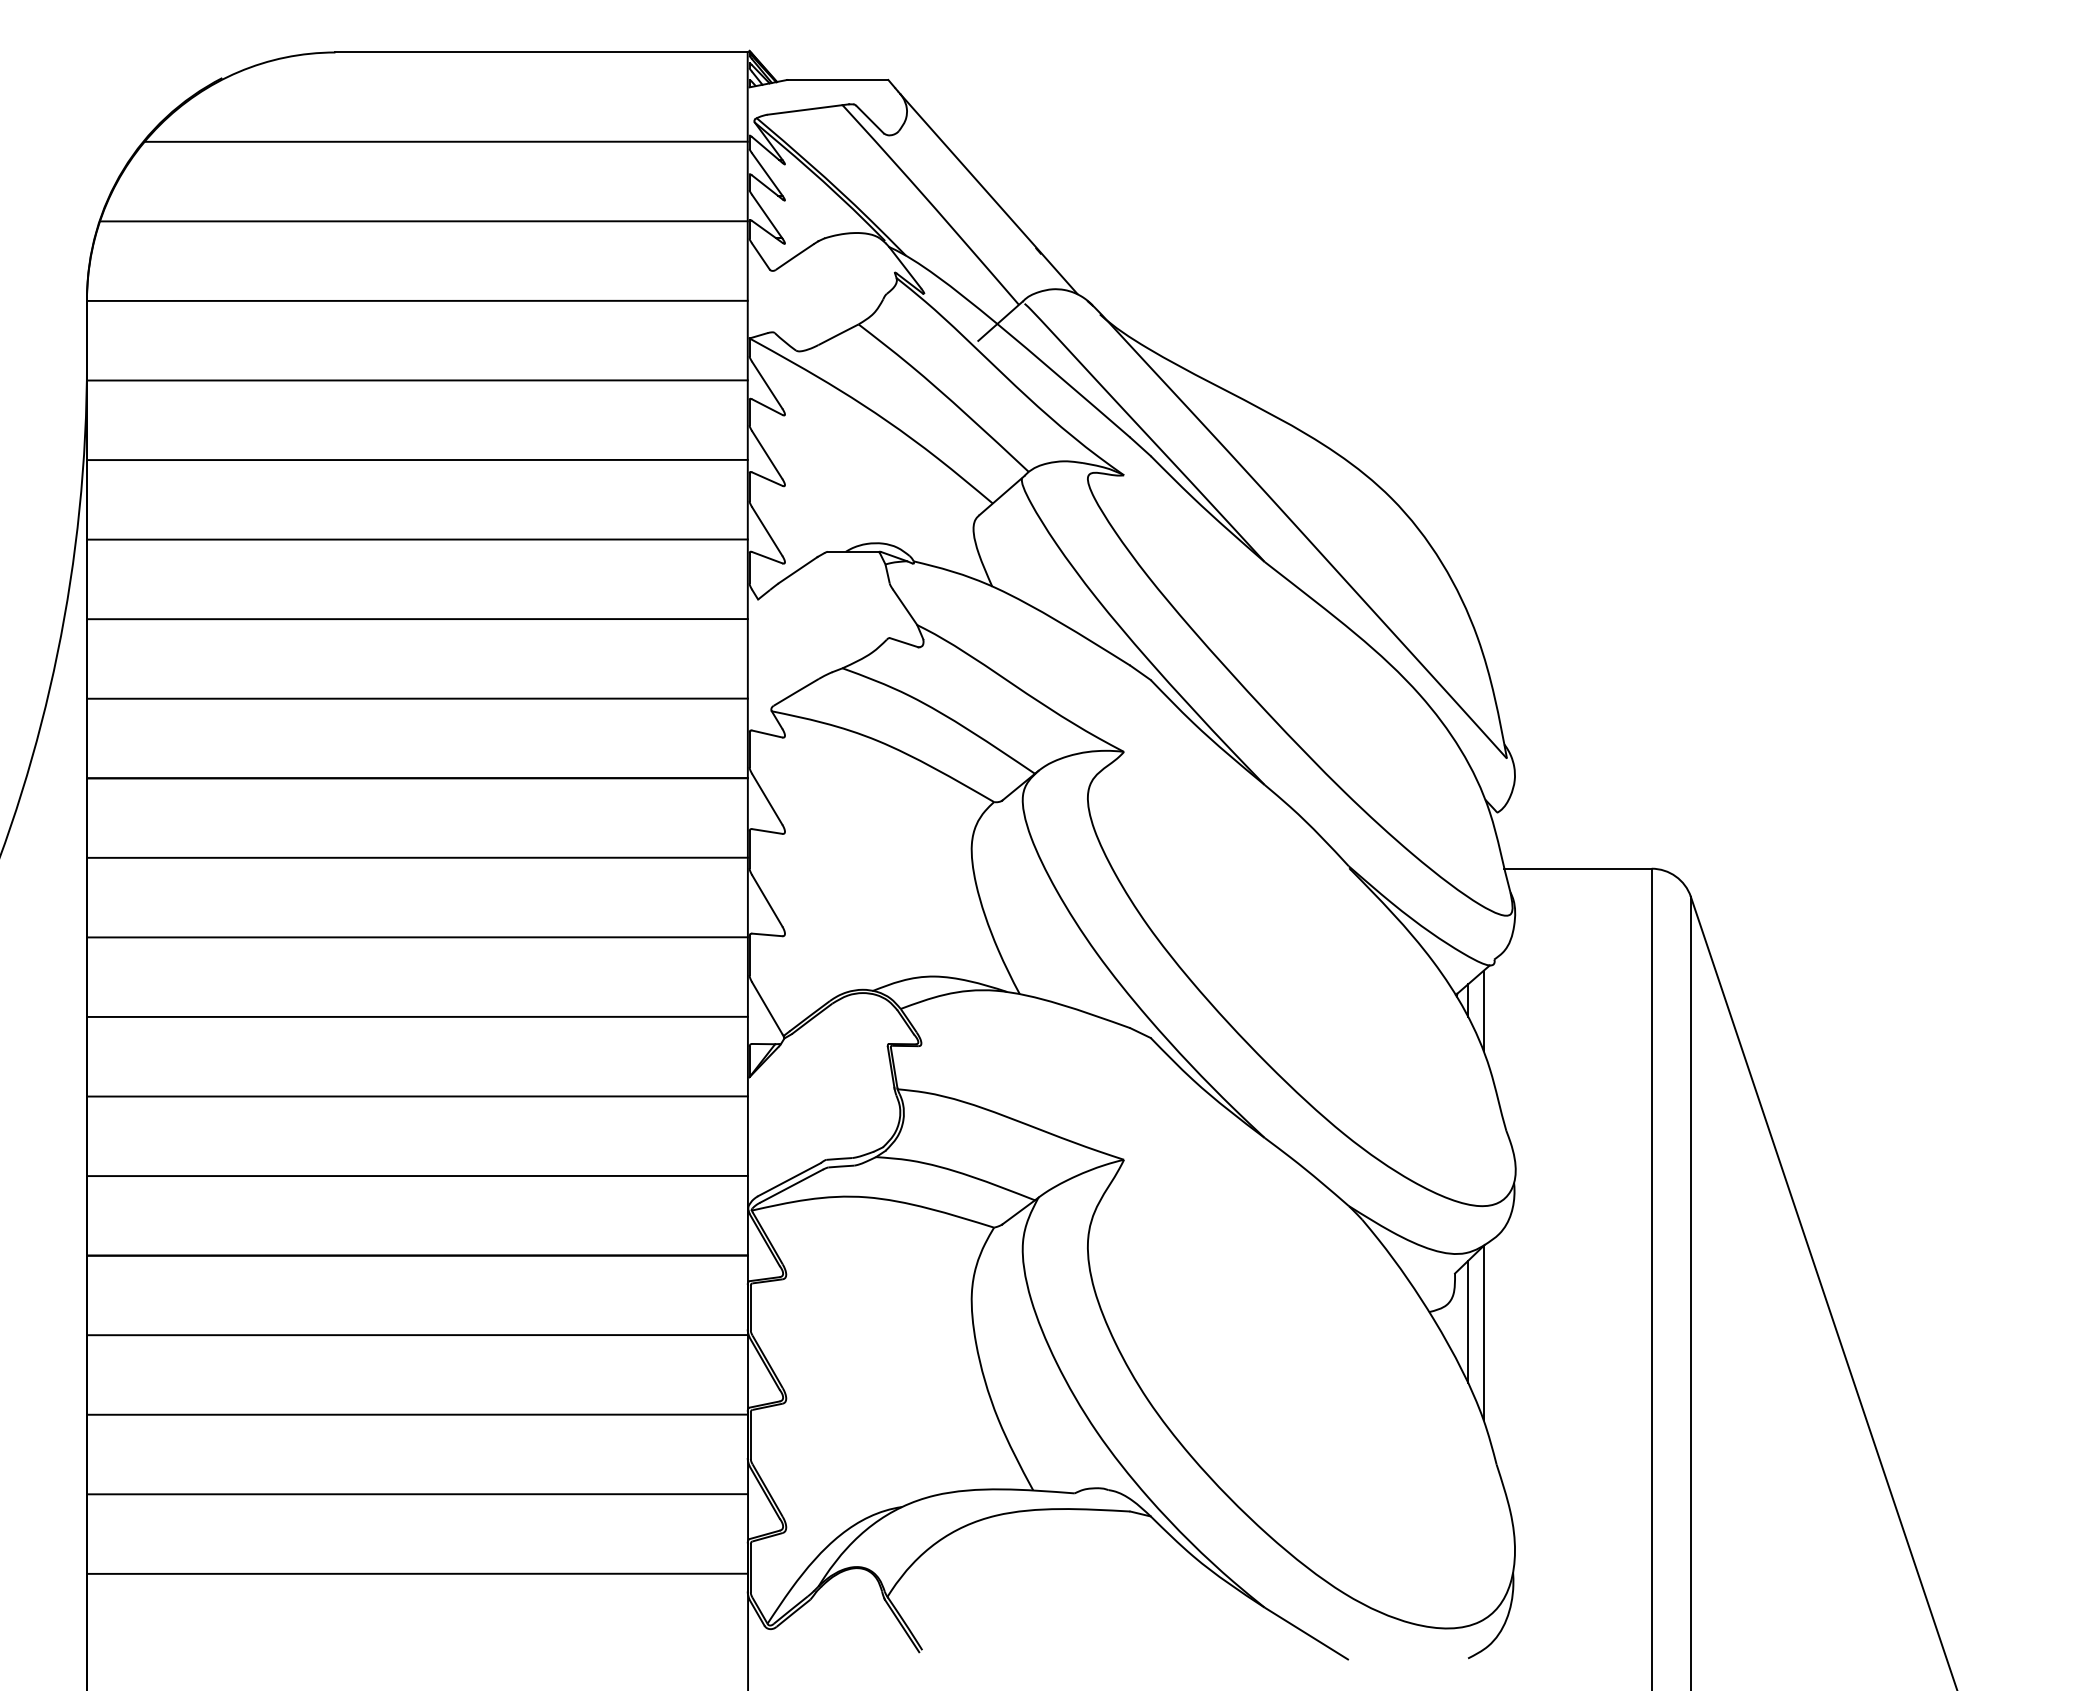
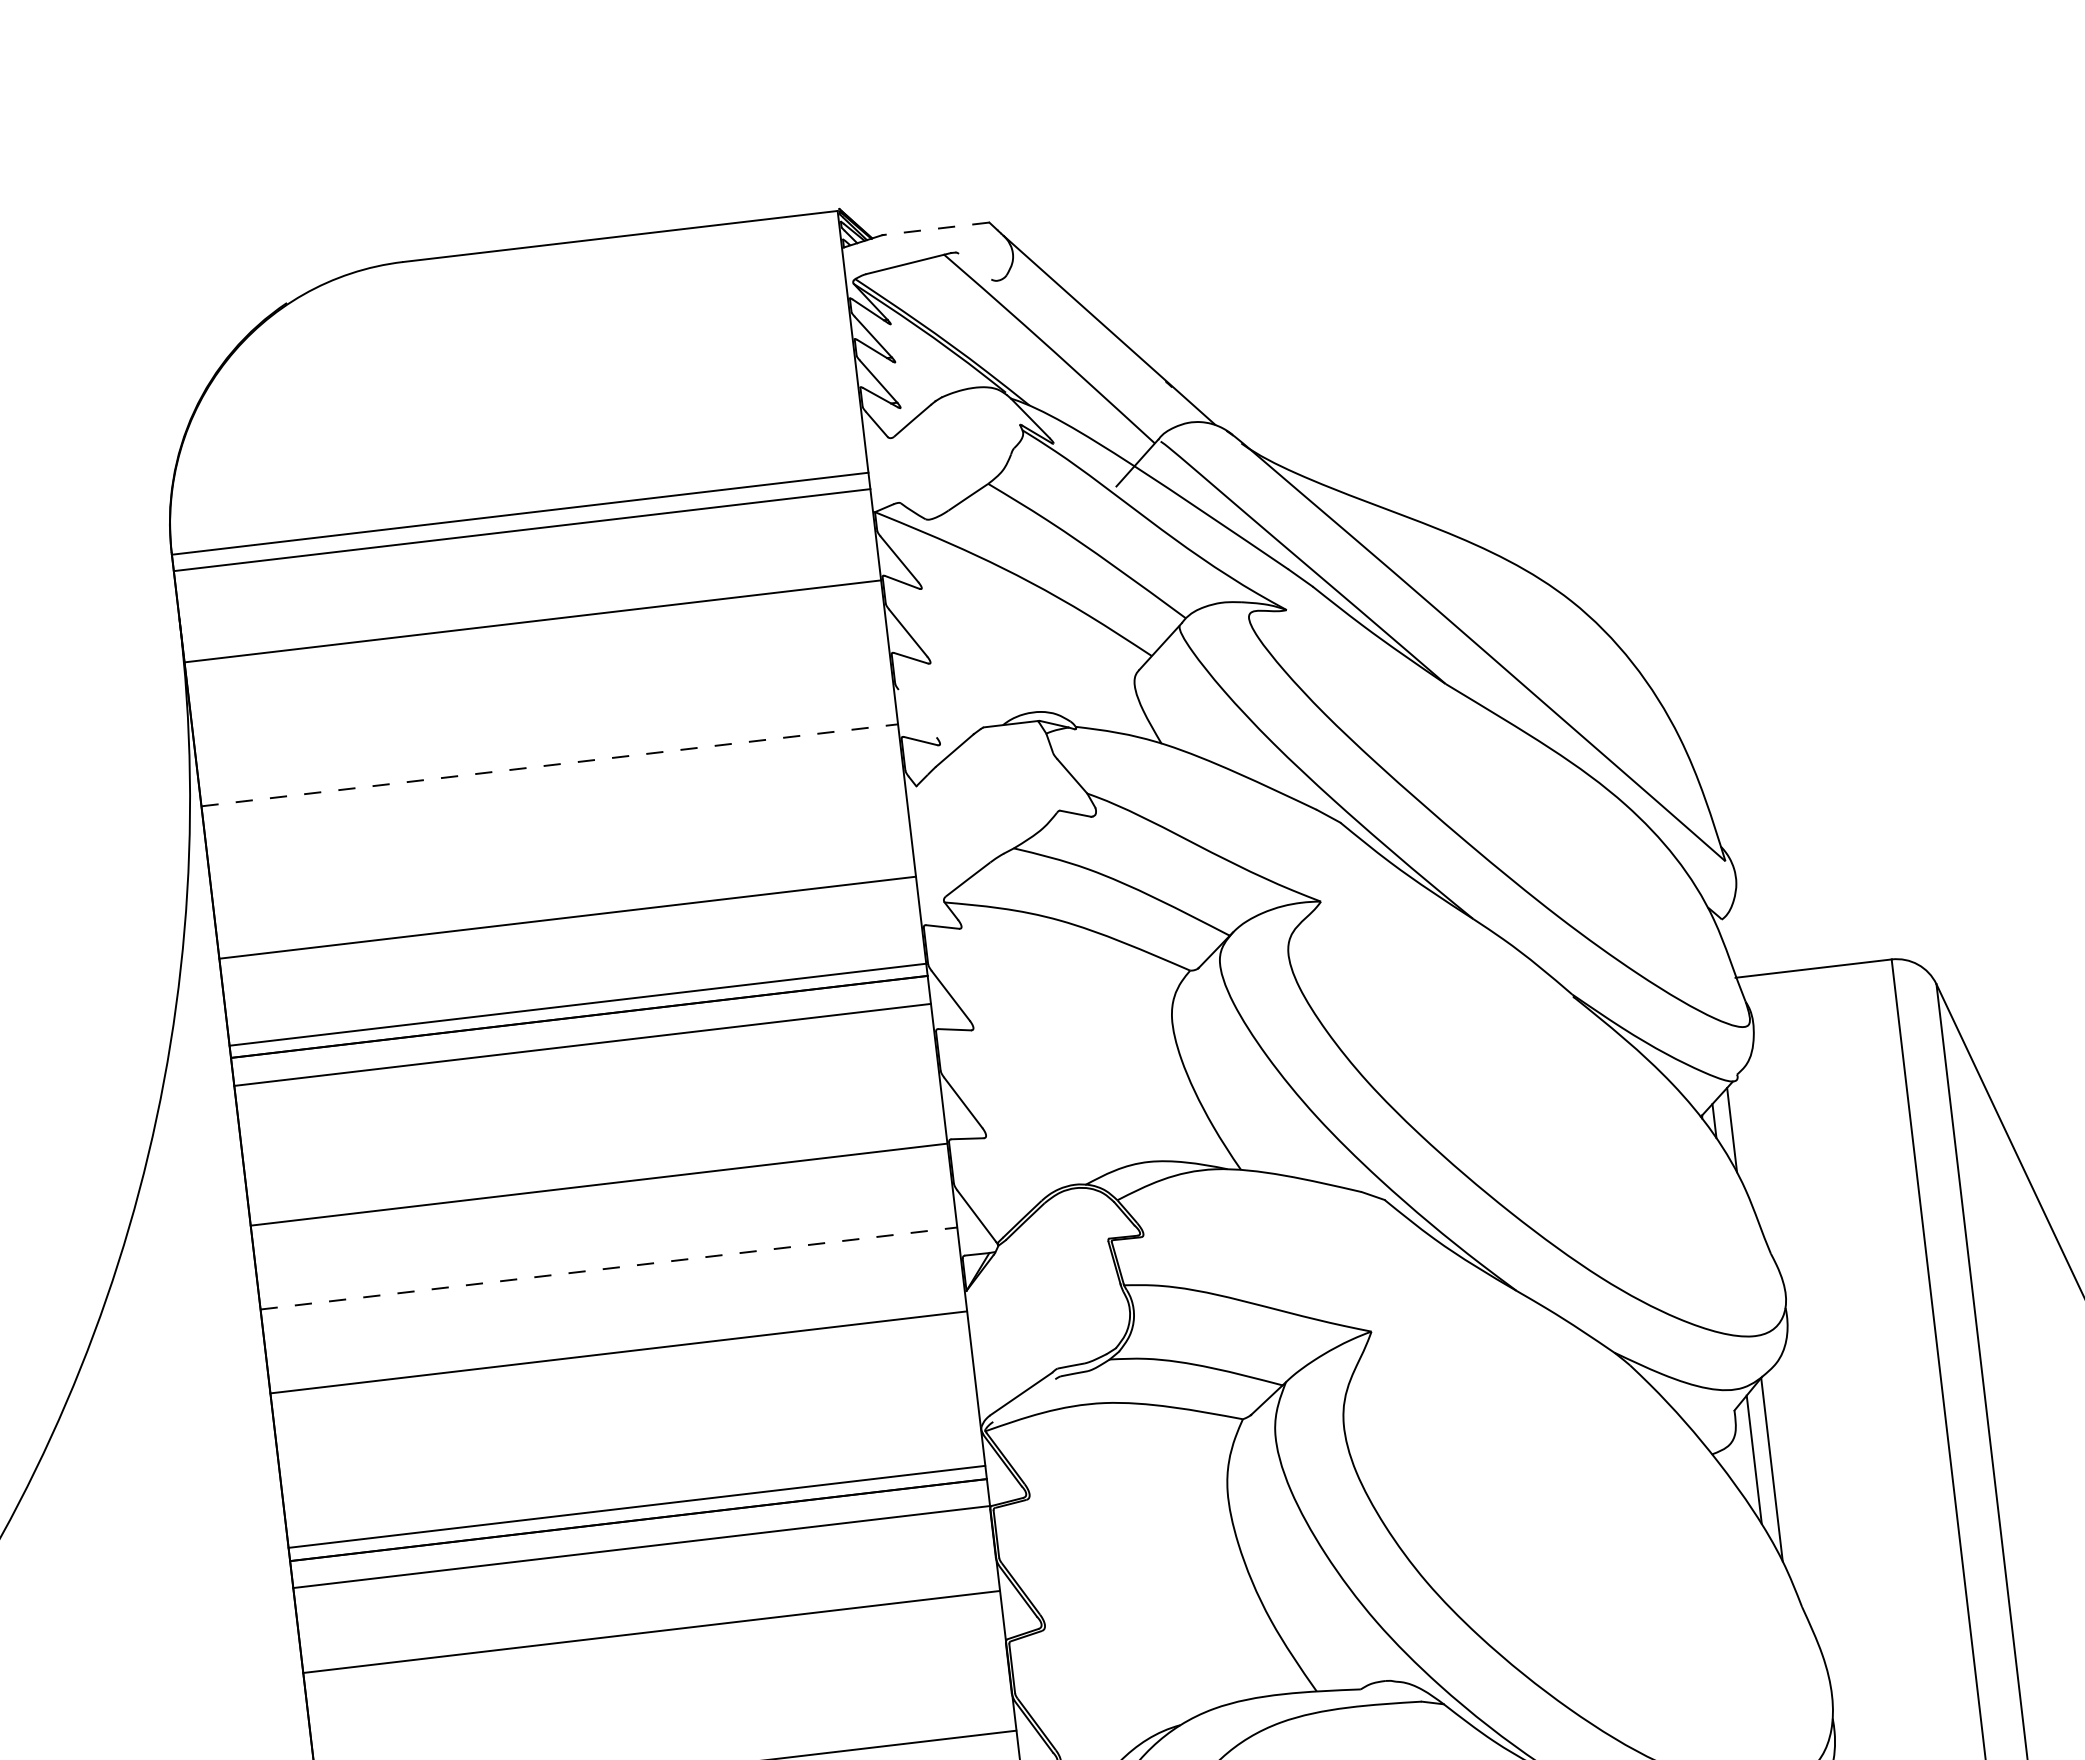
line: (837, 80) -> (935, 229), solid -> dashed
line: (869, 119) -> (974, 266), removed
line: (445, 141) -> (530, 342), removed
line: (423, 221) -> (516, 429), removed
line: (416, 380) -> (521, 530), moved
line: (417, 459) -> (532, 620), moved
line: (767, 531) -> (917, 713), removed
line: (417, 539) -> (549, 765), solid -> dashed
line: (417, 619) -> (567, 918), moved
line: (417, 698) -> (577, 1004), moved
line: (416, 857) -> (581, 1044), moved
line: (417, 1016) -> (608, 1268), solid -> dashed
line: (417, 1175) -> (636, 1506), moved
line: (791, 1185) -> (1024, 1399), removed
line: (416, 1335) -> (640, 1547), moved
line: (417, 1414) -> (651, 1631), moved

